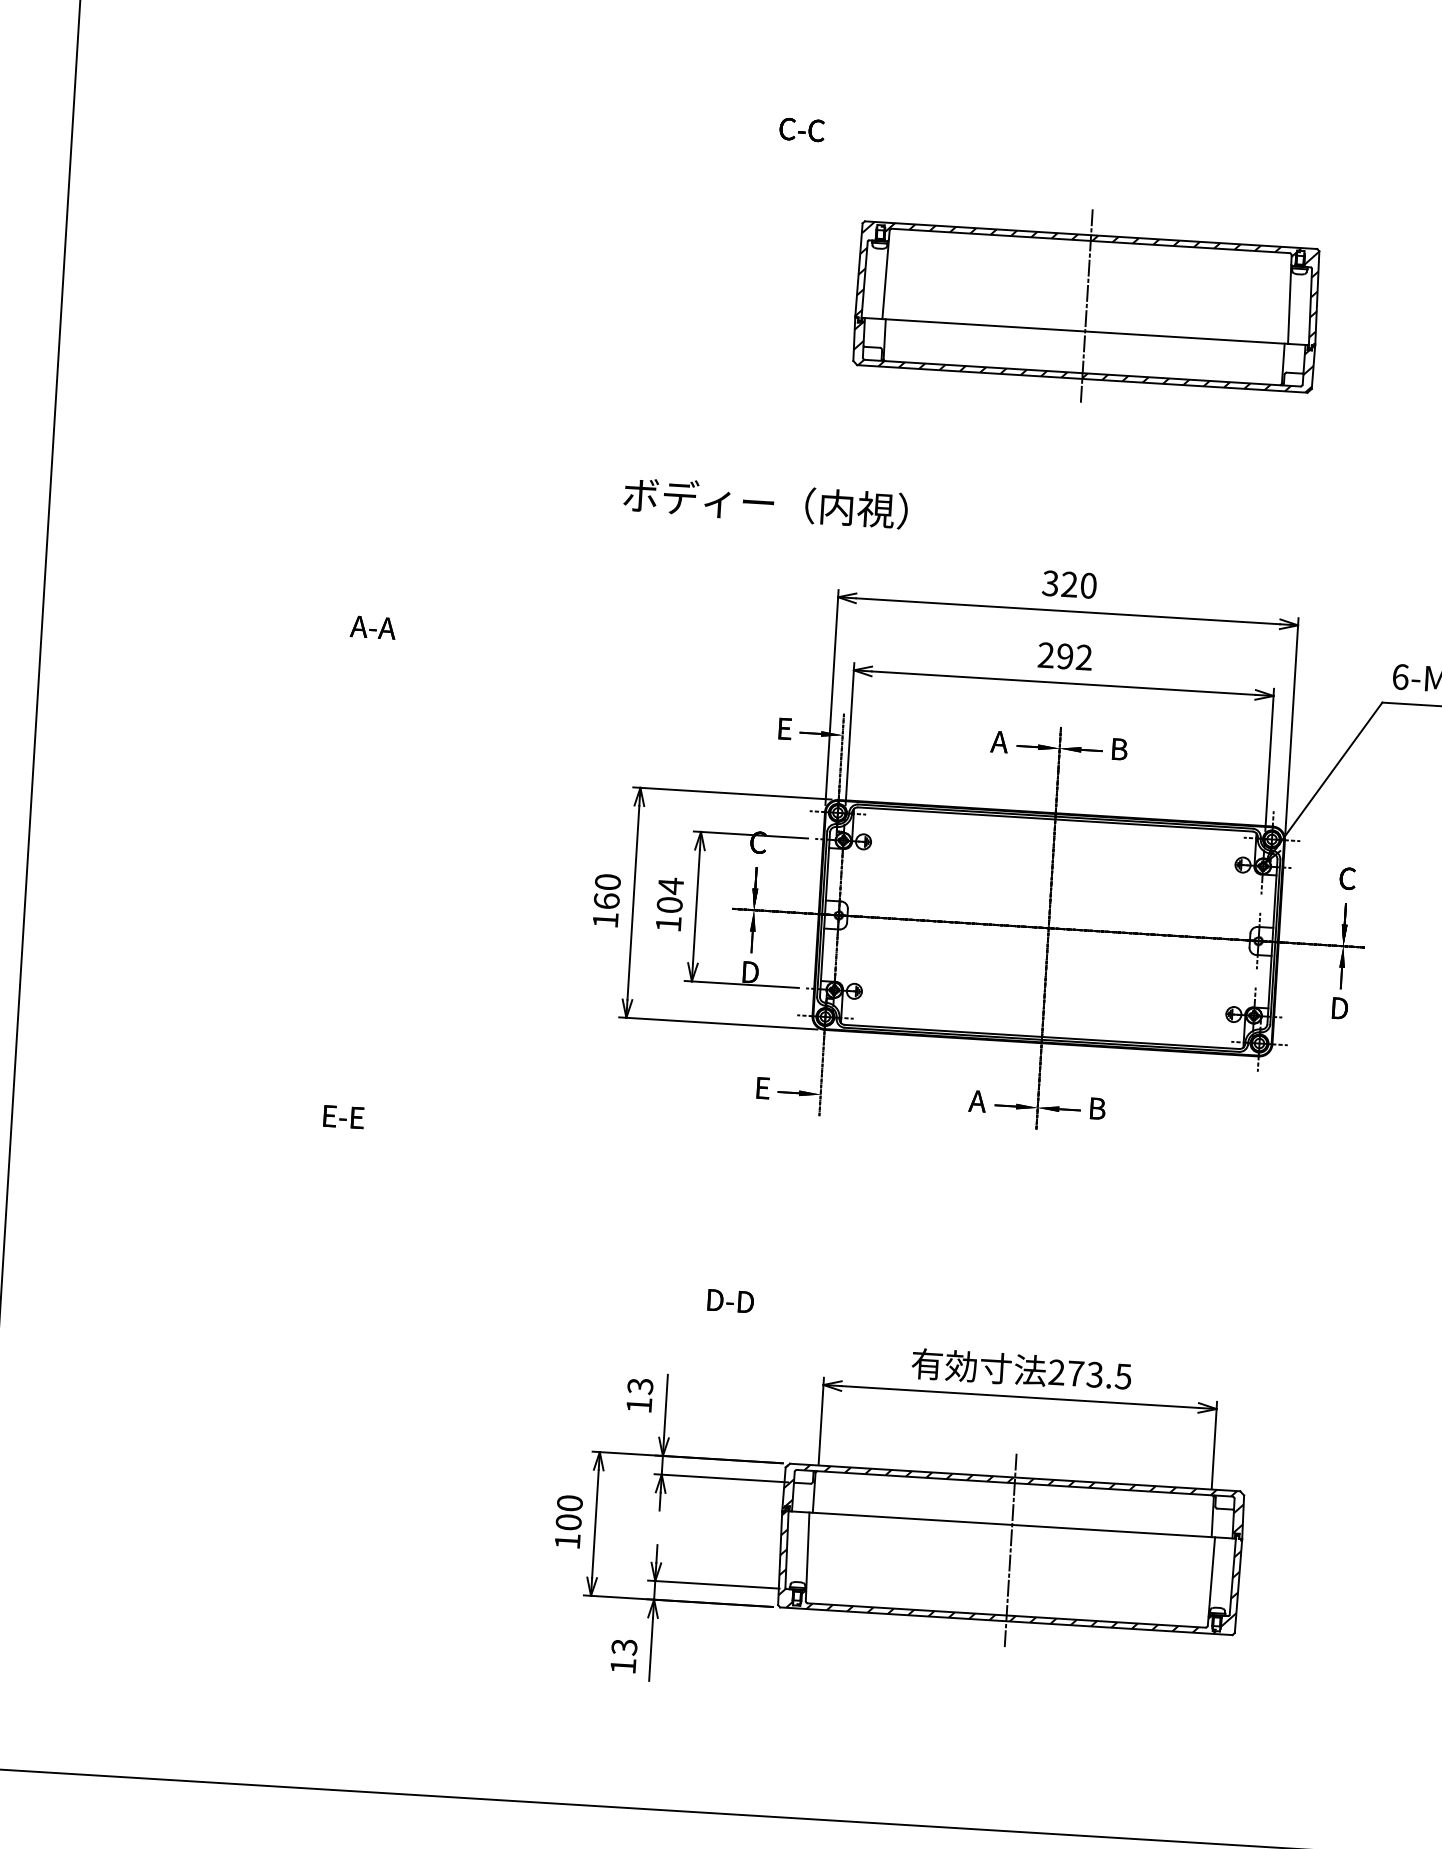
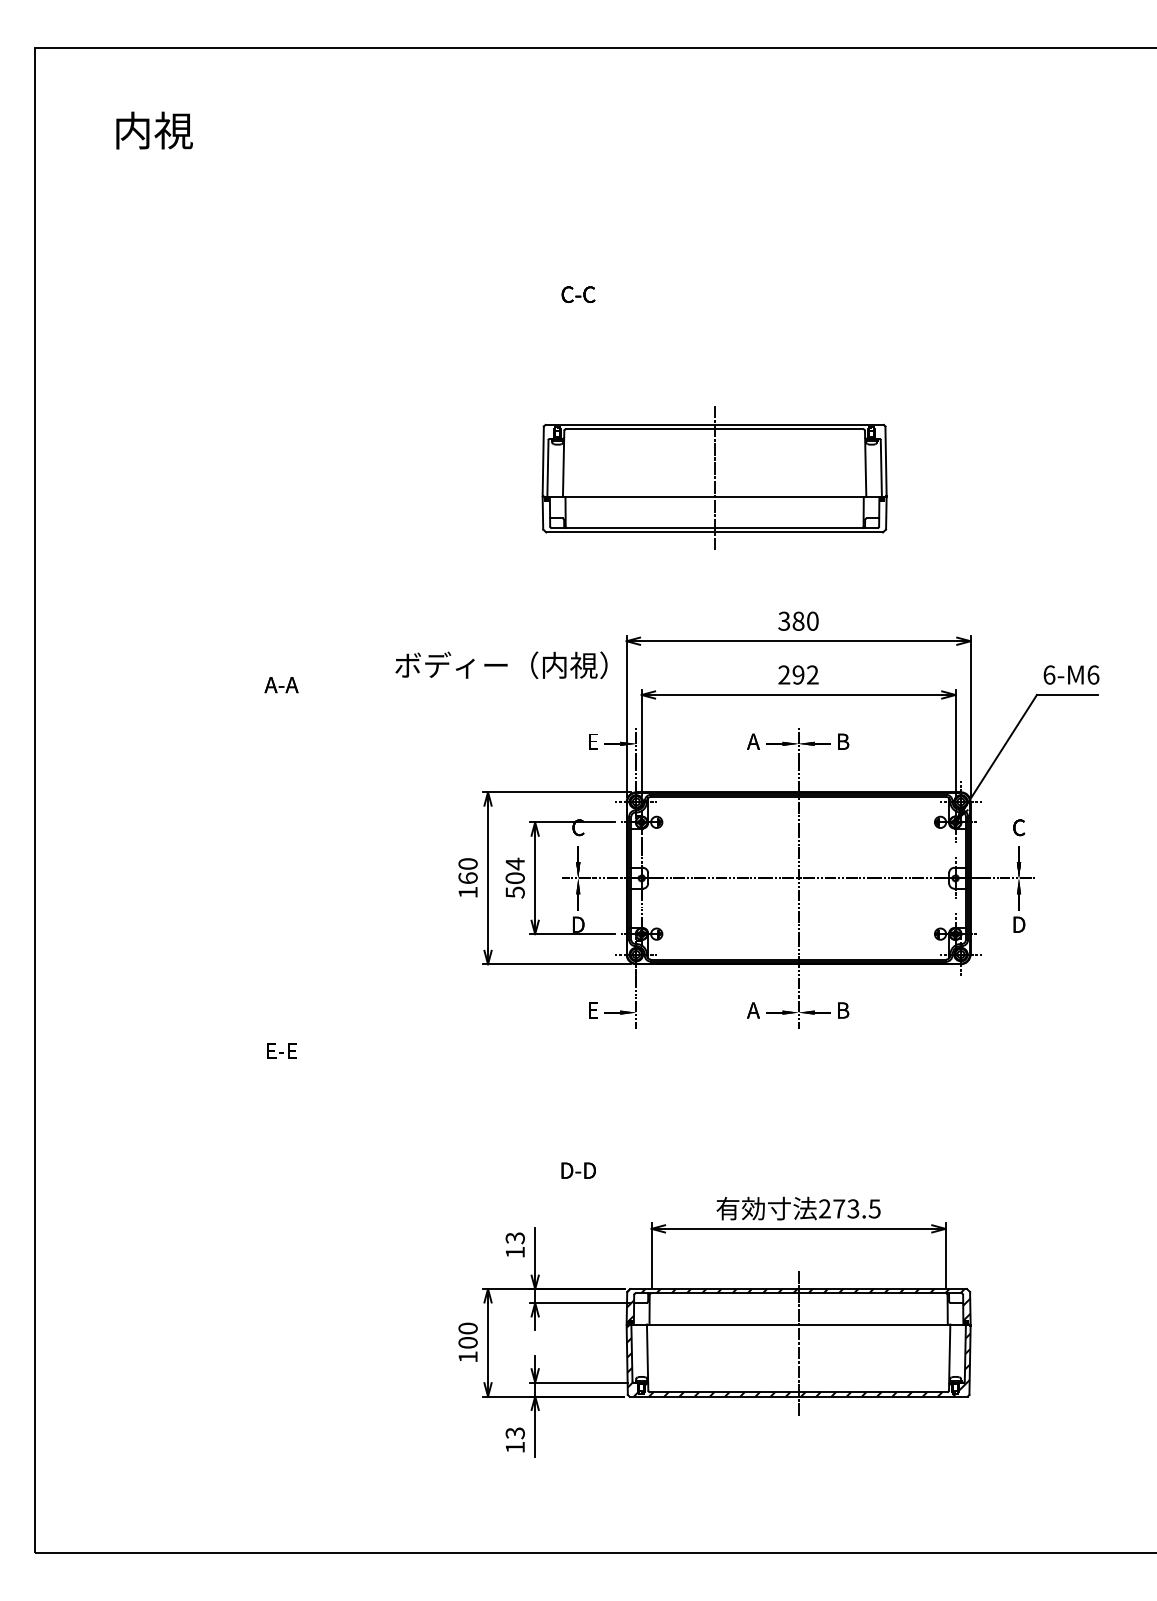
part: (1086, 305) -> (714, 477), moved
text: (765, 501) -> (501, 664), moved
text: (1069, 583) -> (798, 620), 320 -> 380
text: (667, 924) -> (514, 892), 104 -> 504

